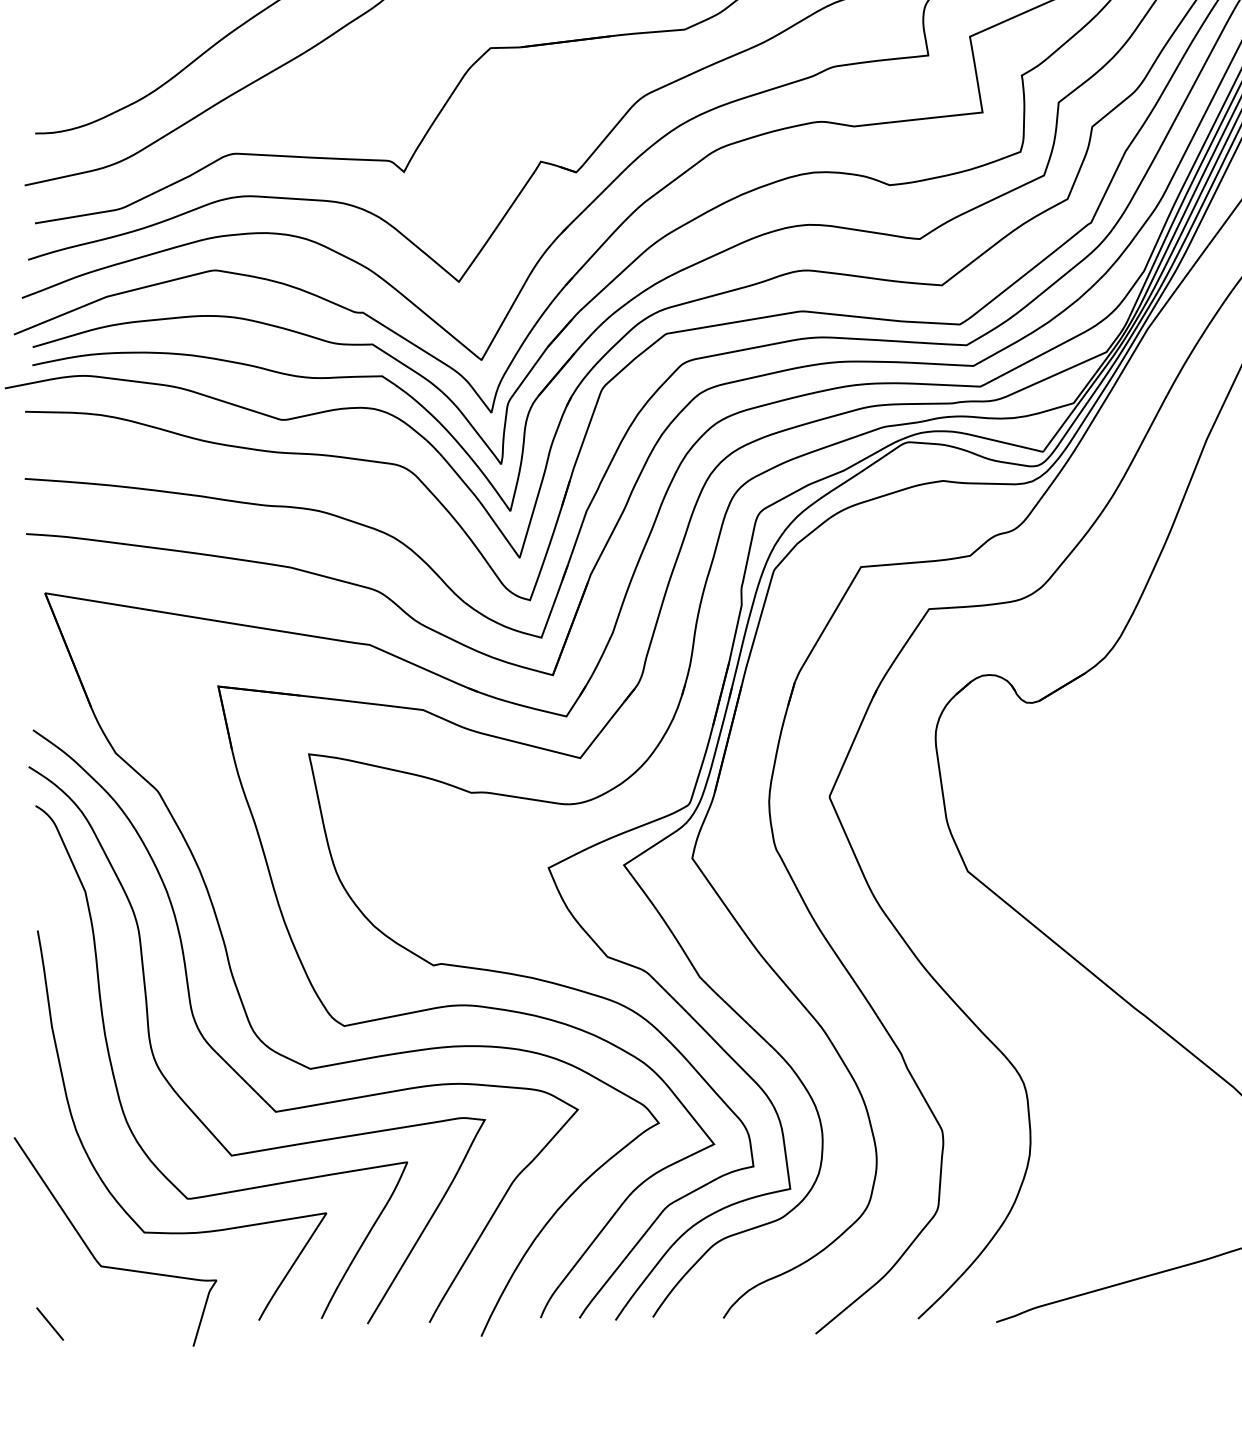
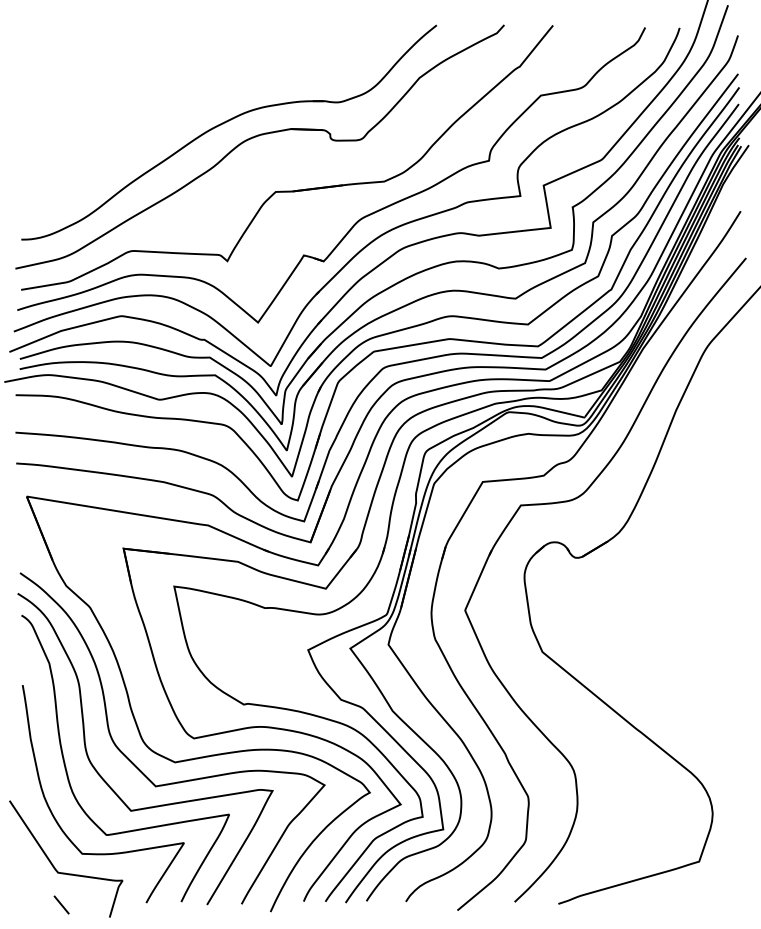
line: (49, 1323) -> (61, 904), moved

